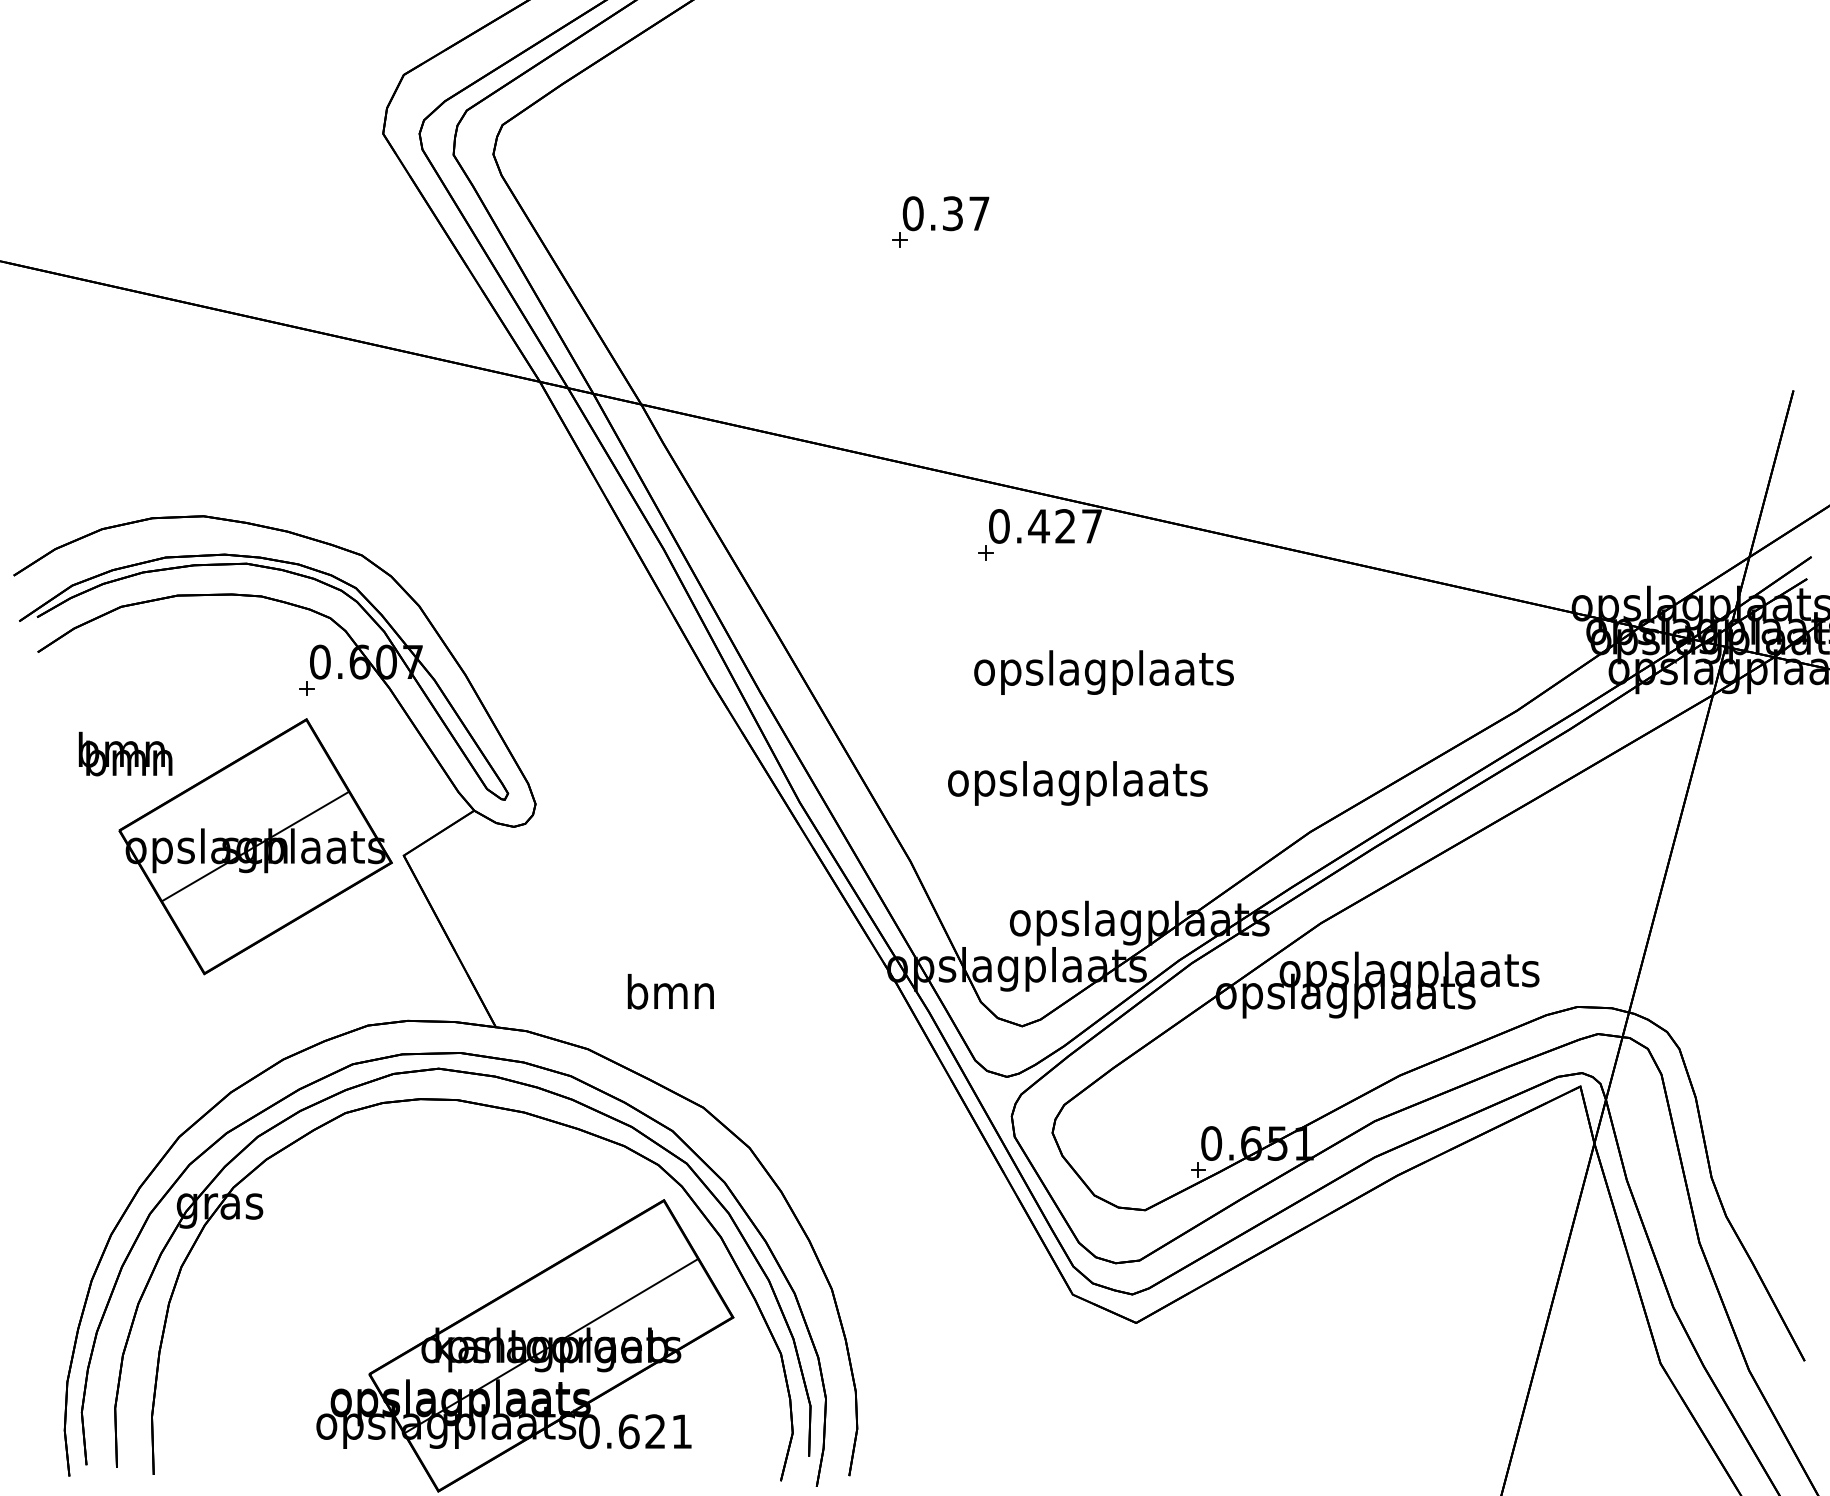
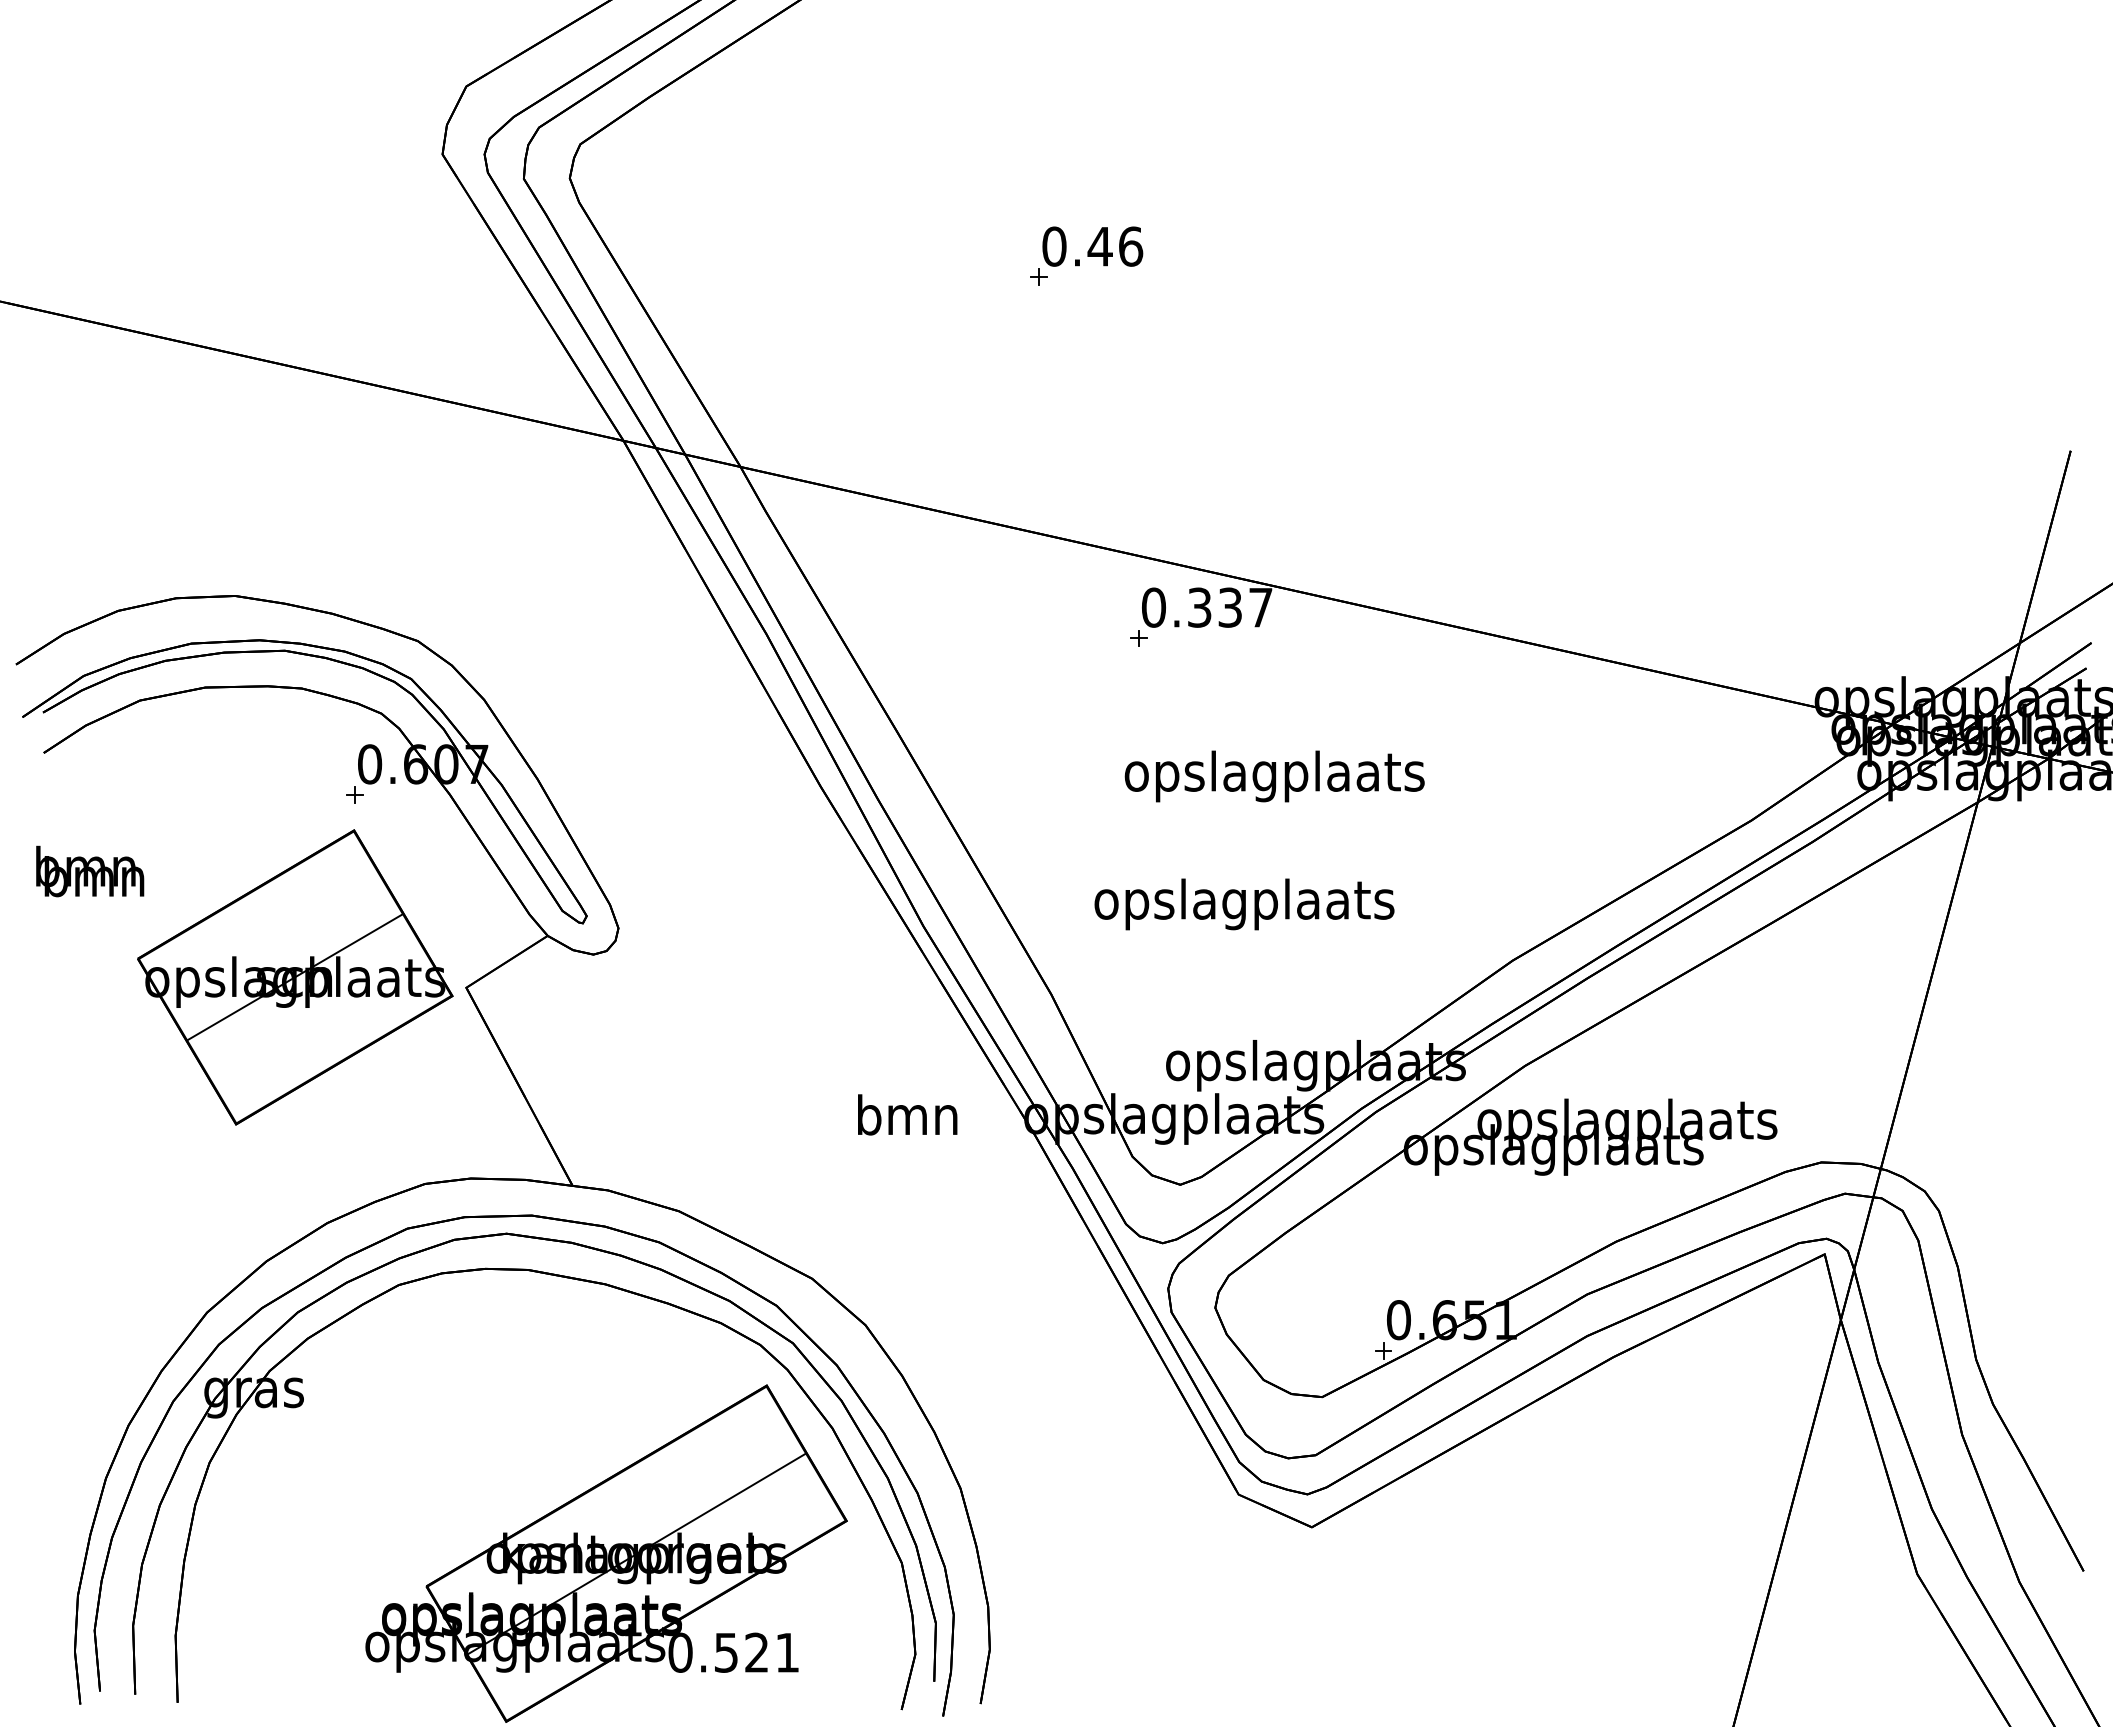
text: (966, 213) -> (1115, 246), 0.37 -> 0.46
text: (1051, 526) -> (1214, 607), 0.427 -> 0.337
text: (125, 754) -> (90, 871), moved
text: (670, 991) -> (907, 1114), moved
text: (629, 1431) -> (726, 1652), 0.621 -> 0.521

